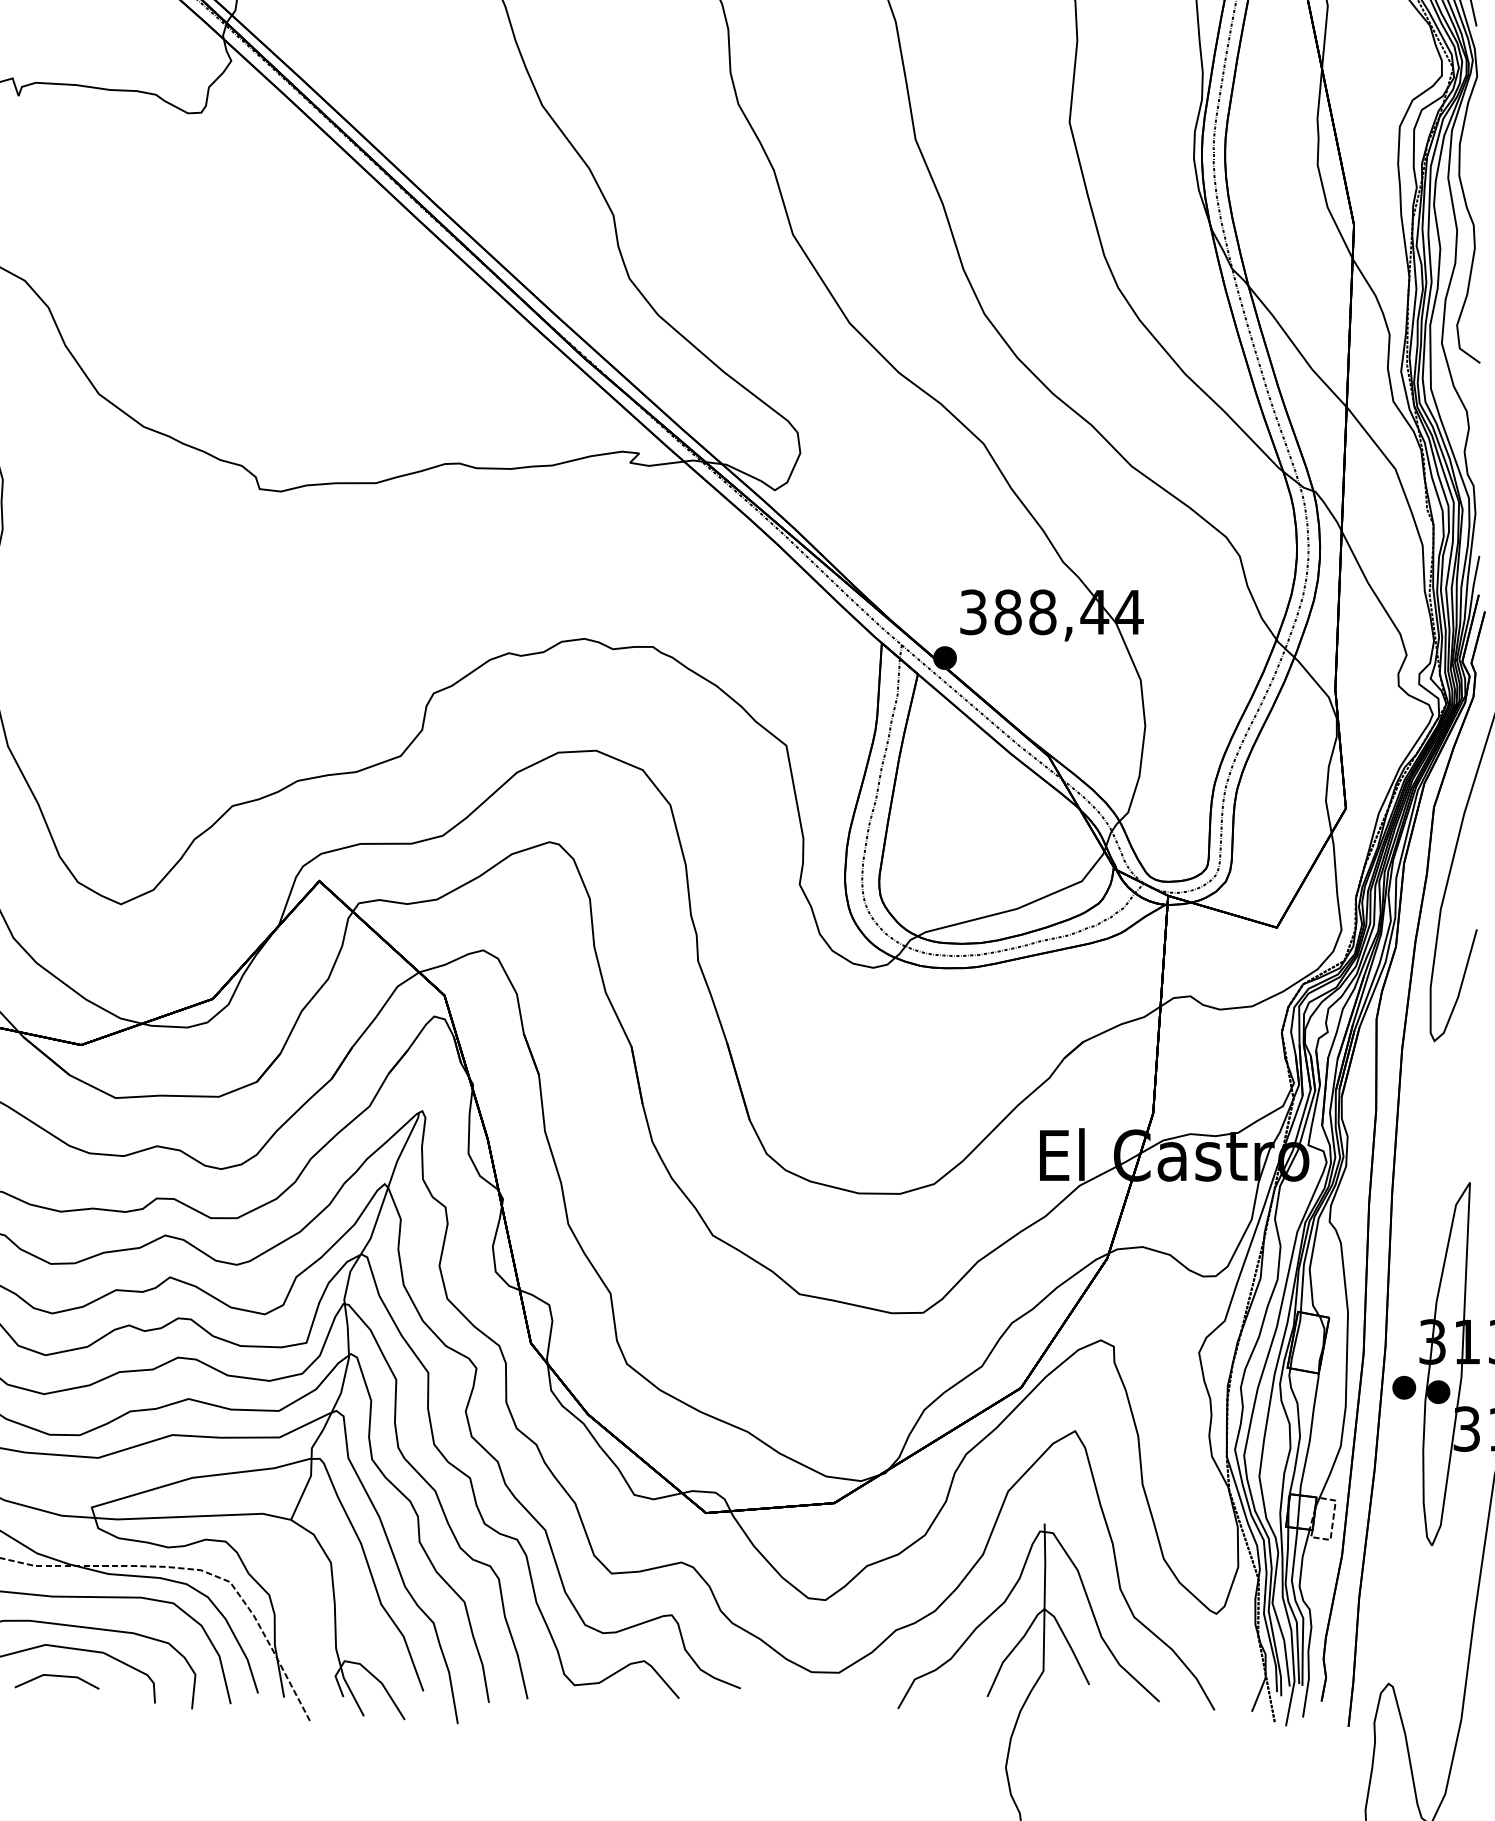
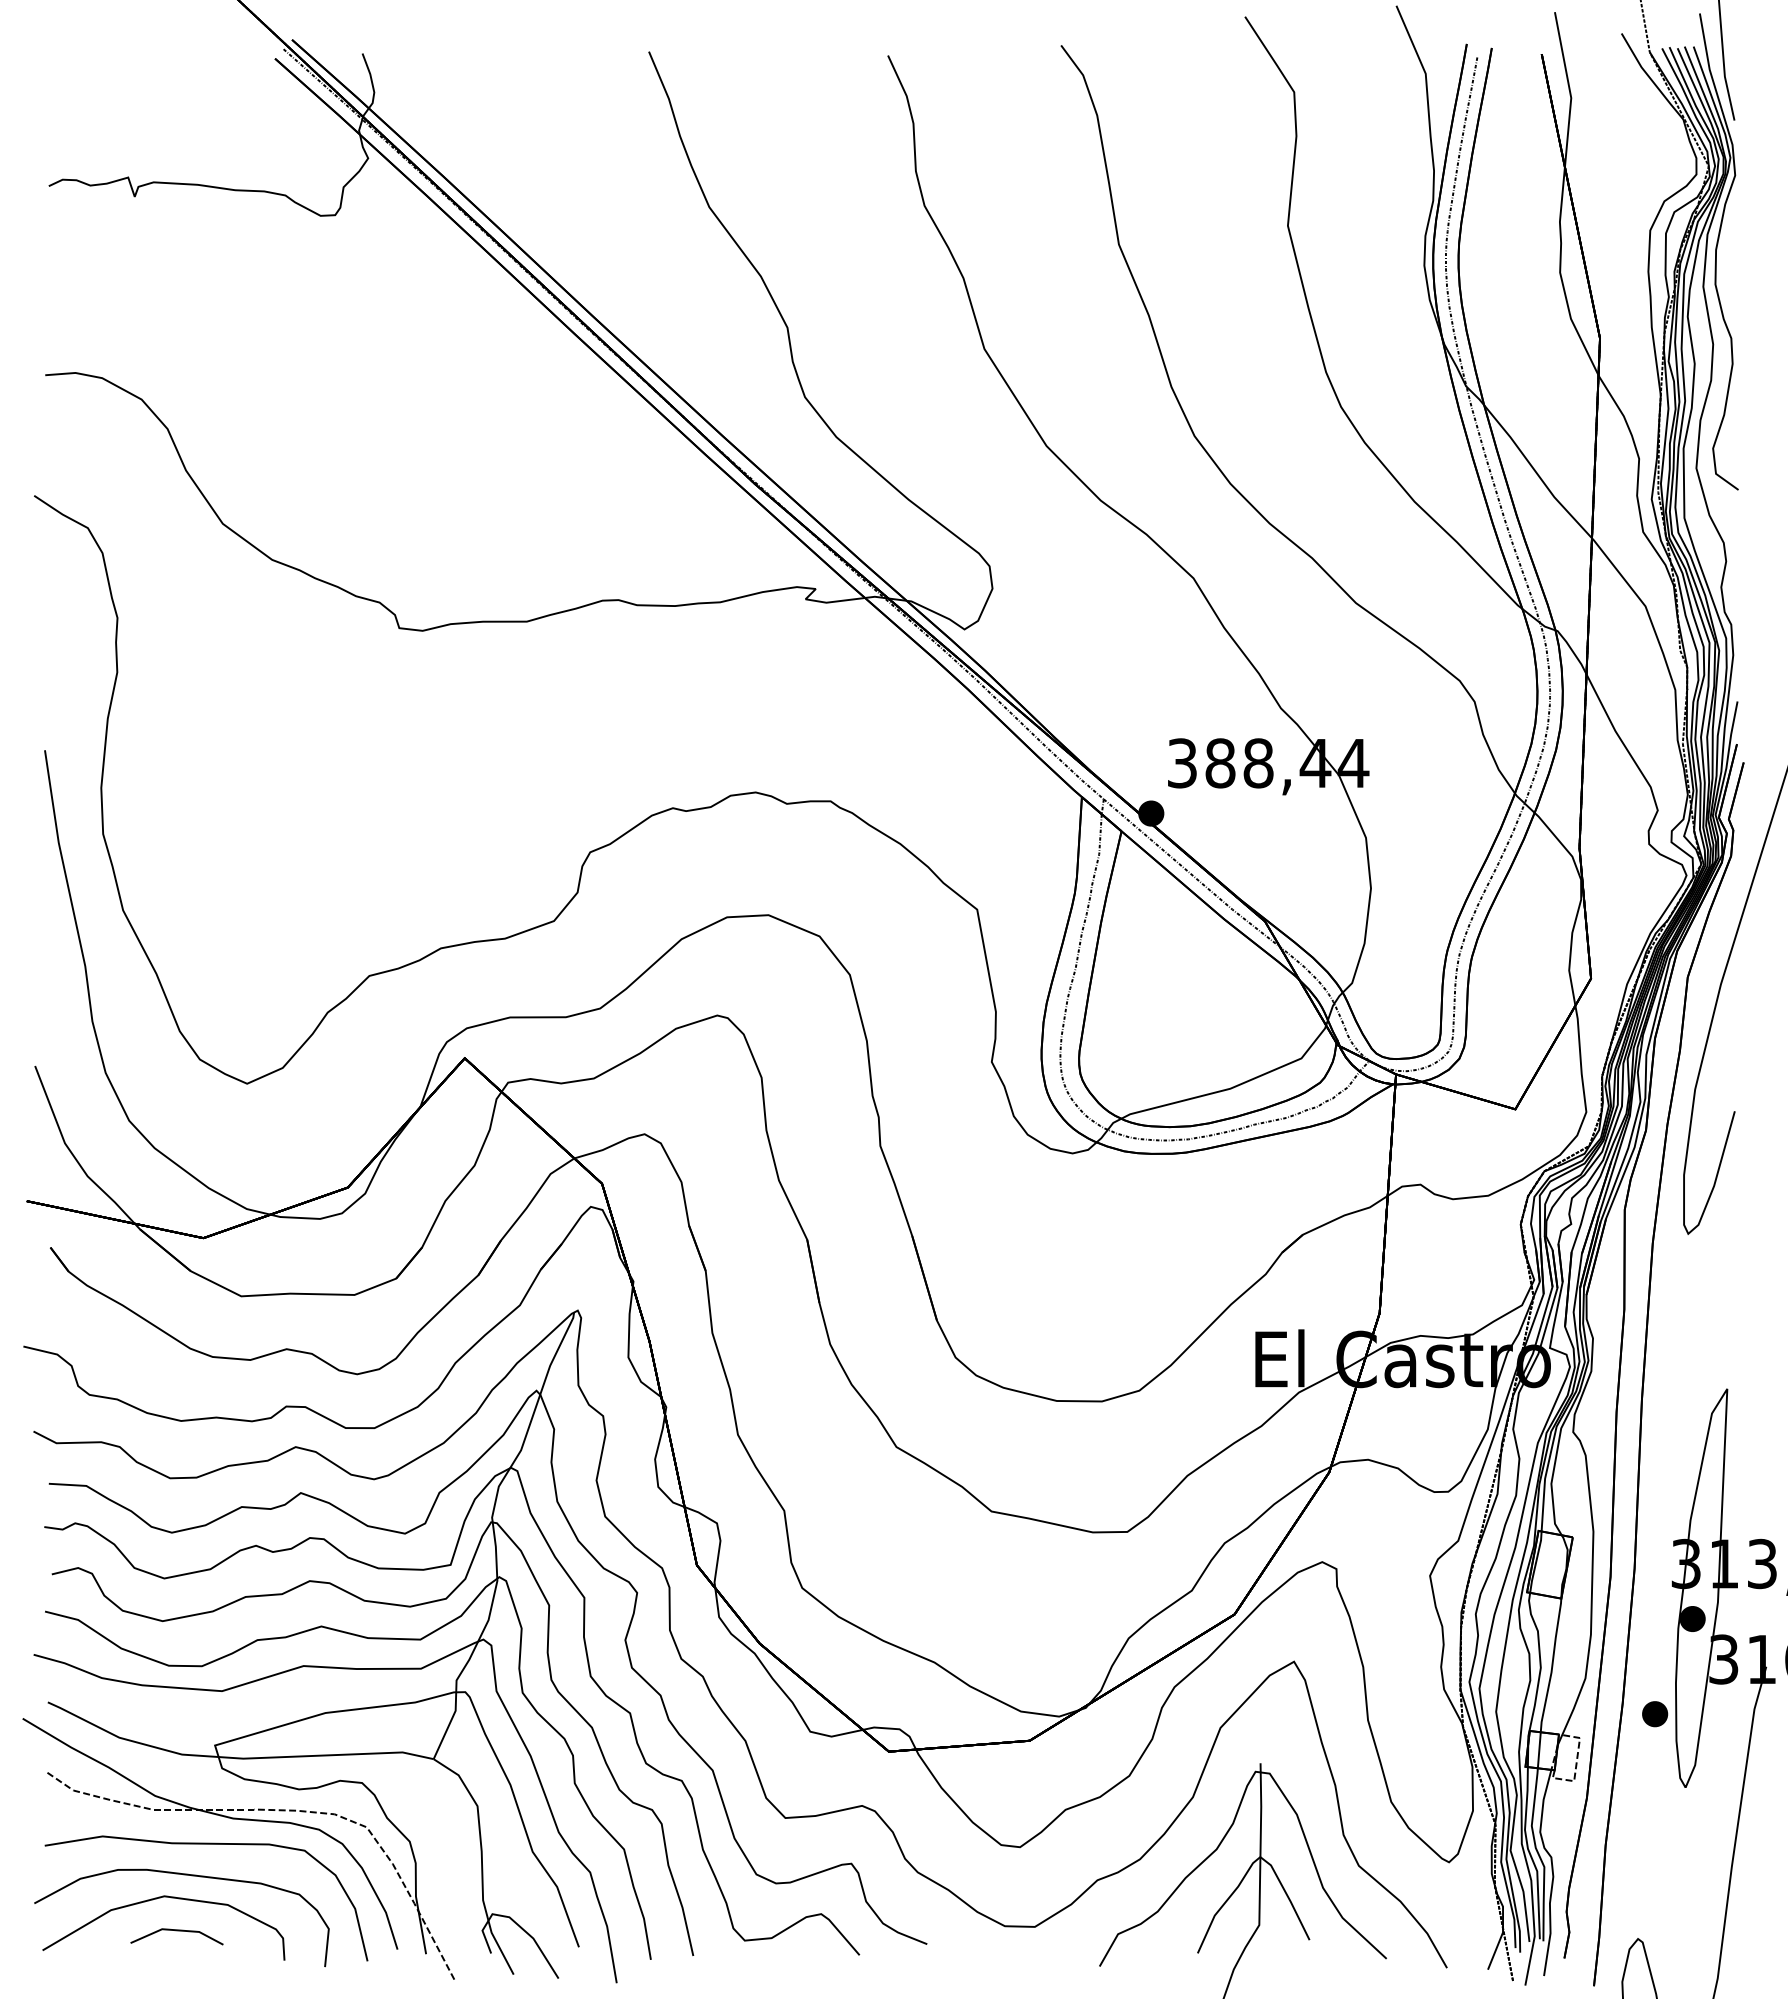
part: (1404, 1388) -> (1655, 1714), moved

